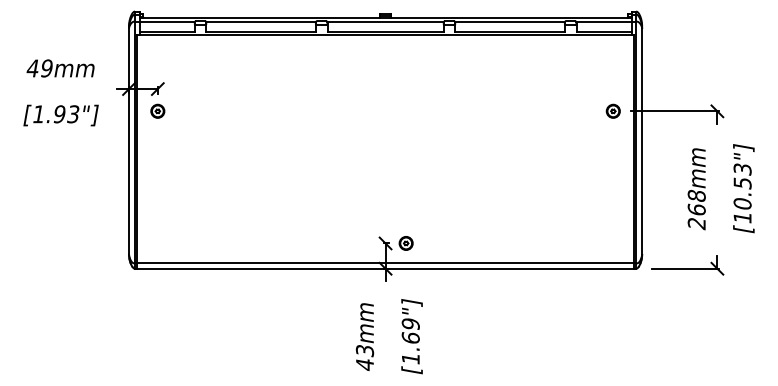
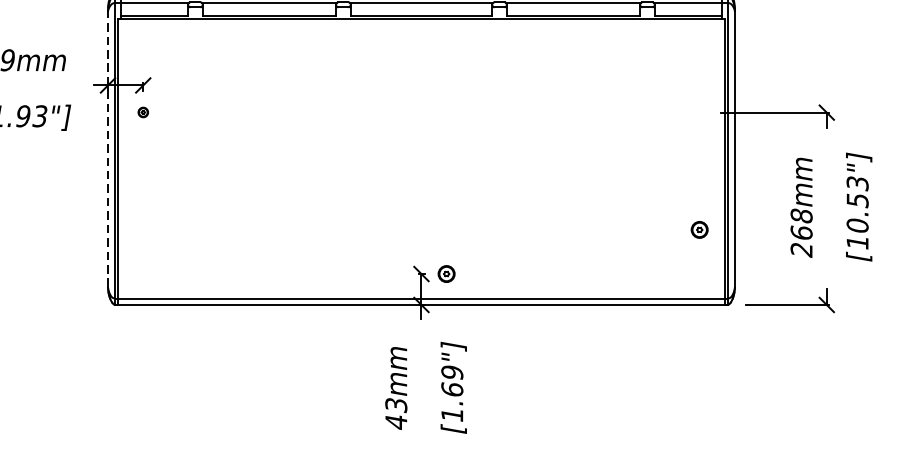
part: (157, 110) -> (142, 111), size x0.6
part: (612, 110) -> (698, 228), moved
line: (129, 140) -> (108, 148), solid -> dashed

